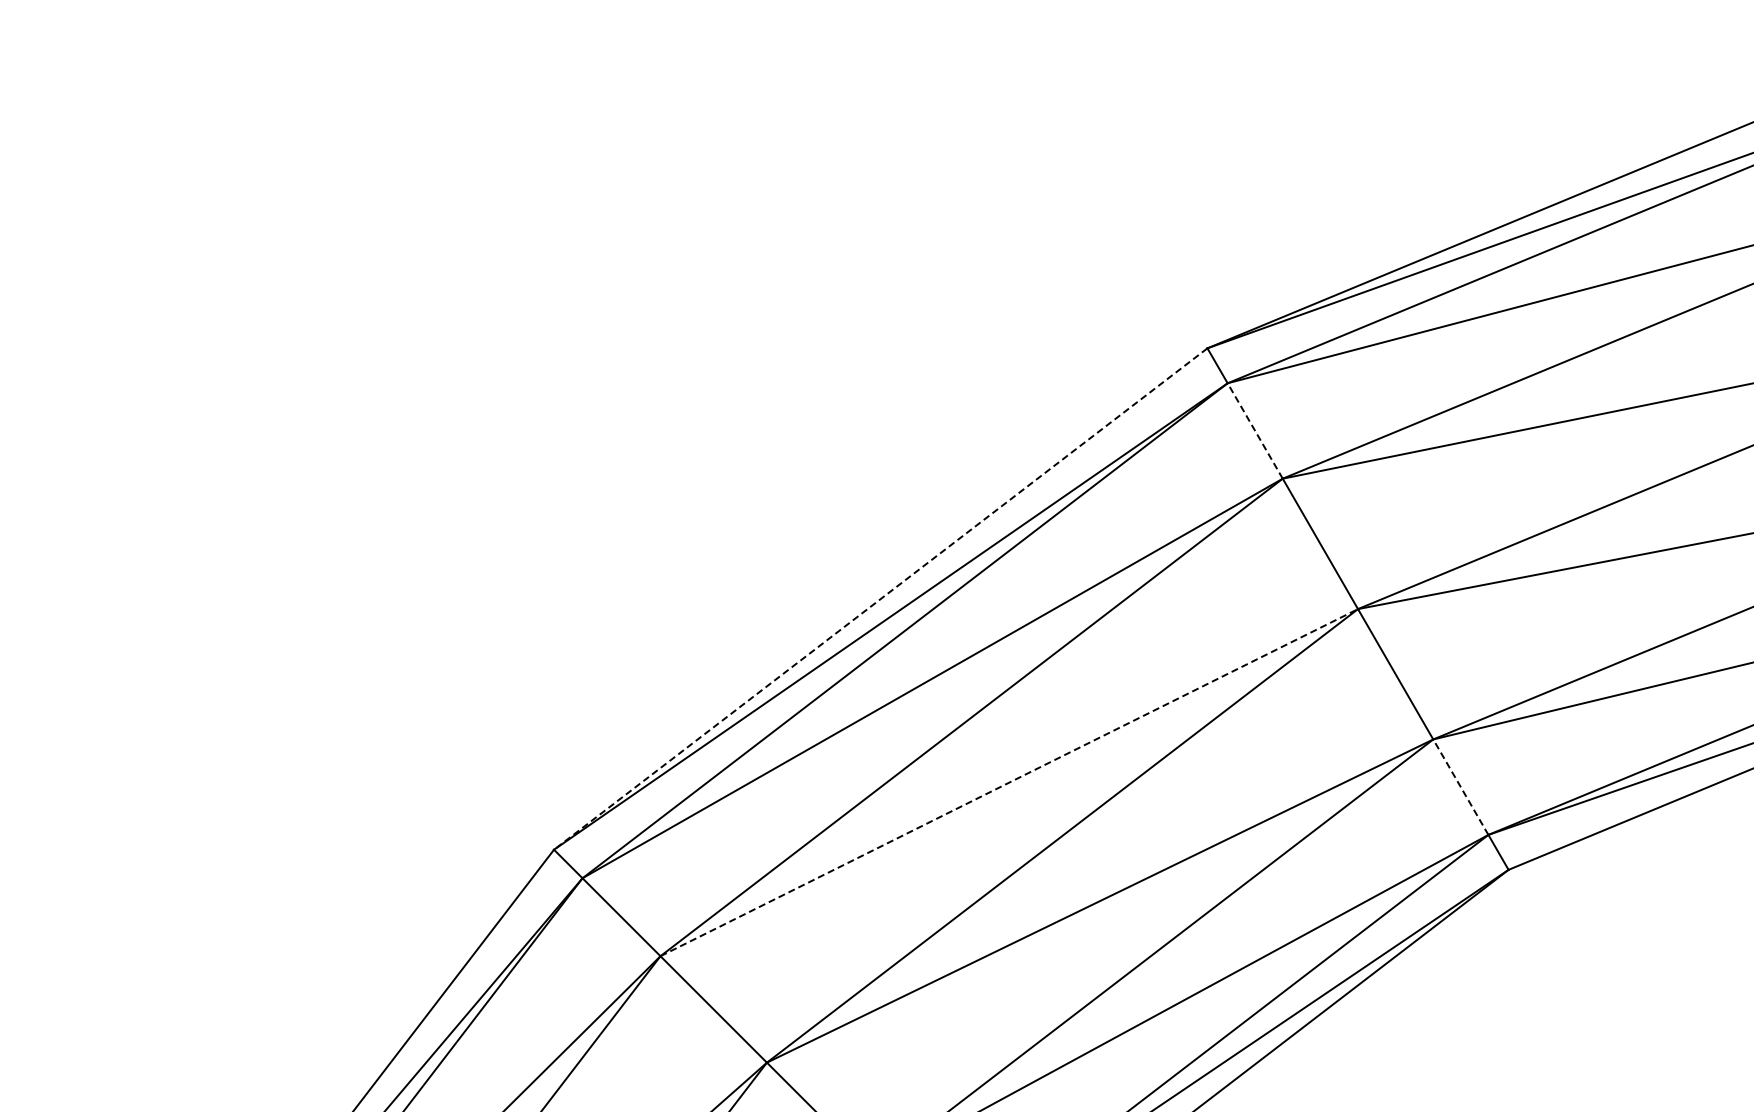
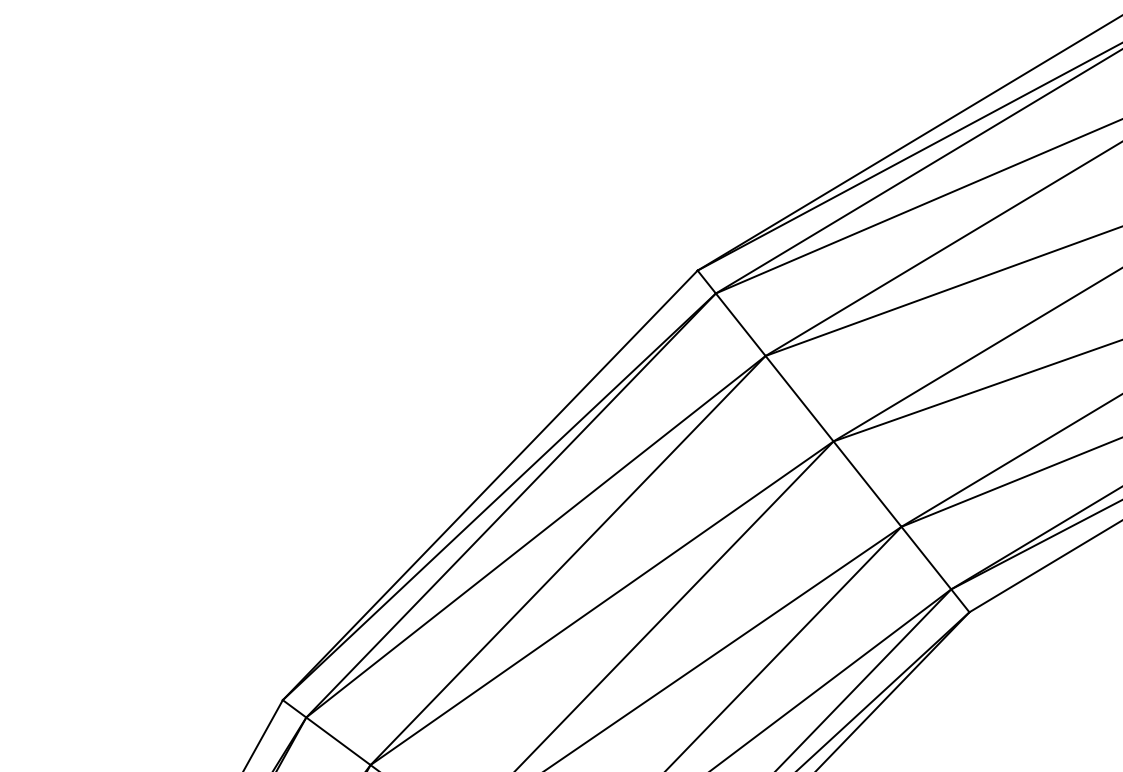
line: (1254, 430) -> (740, 324), dashed -> solid
line: (880, 599) -> (490, 485), dashed -> solid
line: (1009, 782) -> (602, 603), dashed -> solid
line: (1460, 786) -> (926, 557), dashed -> solid

